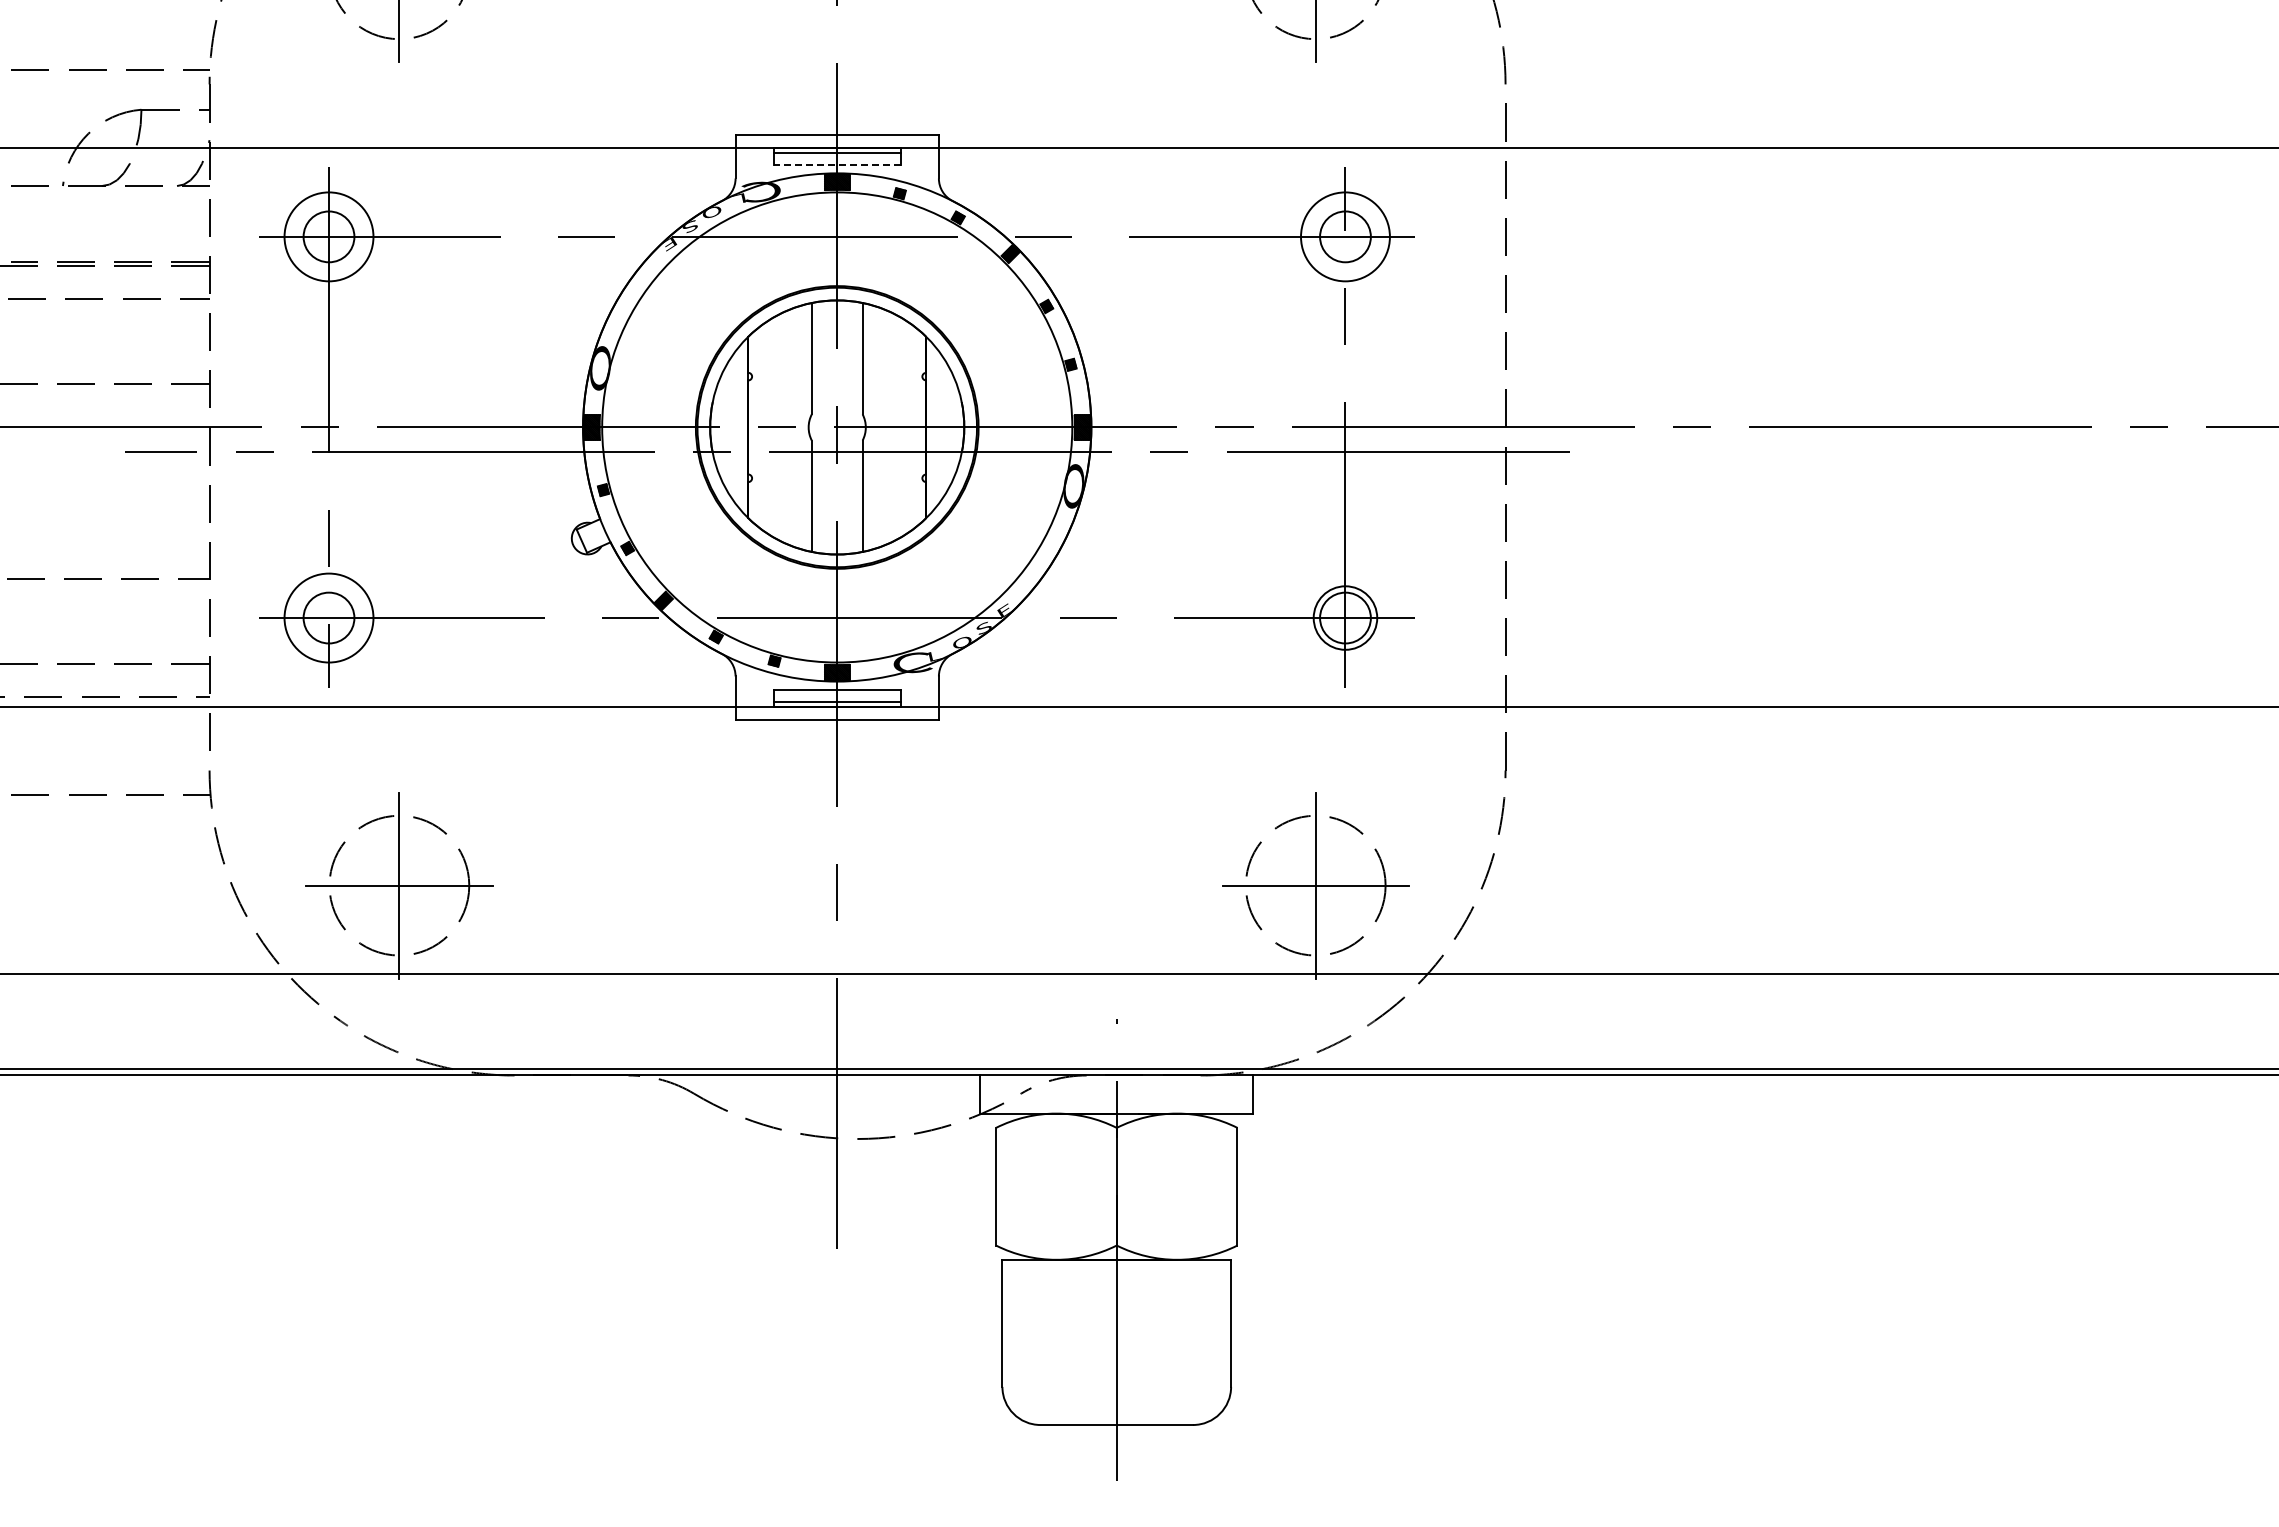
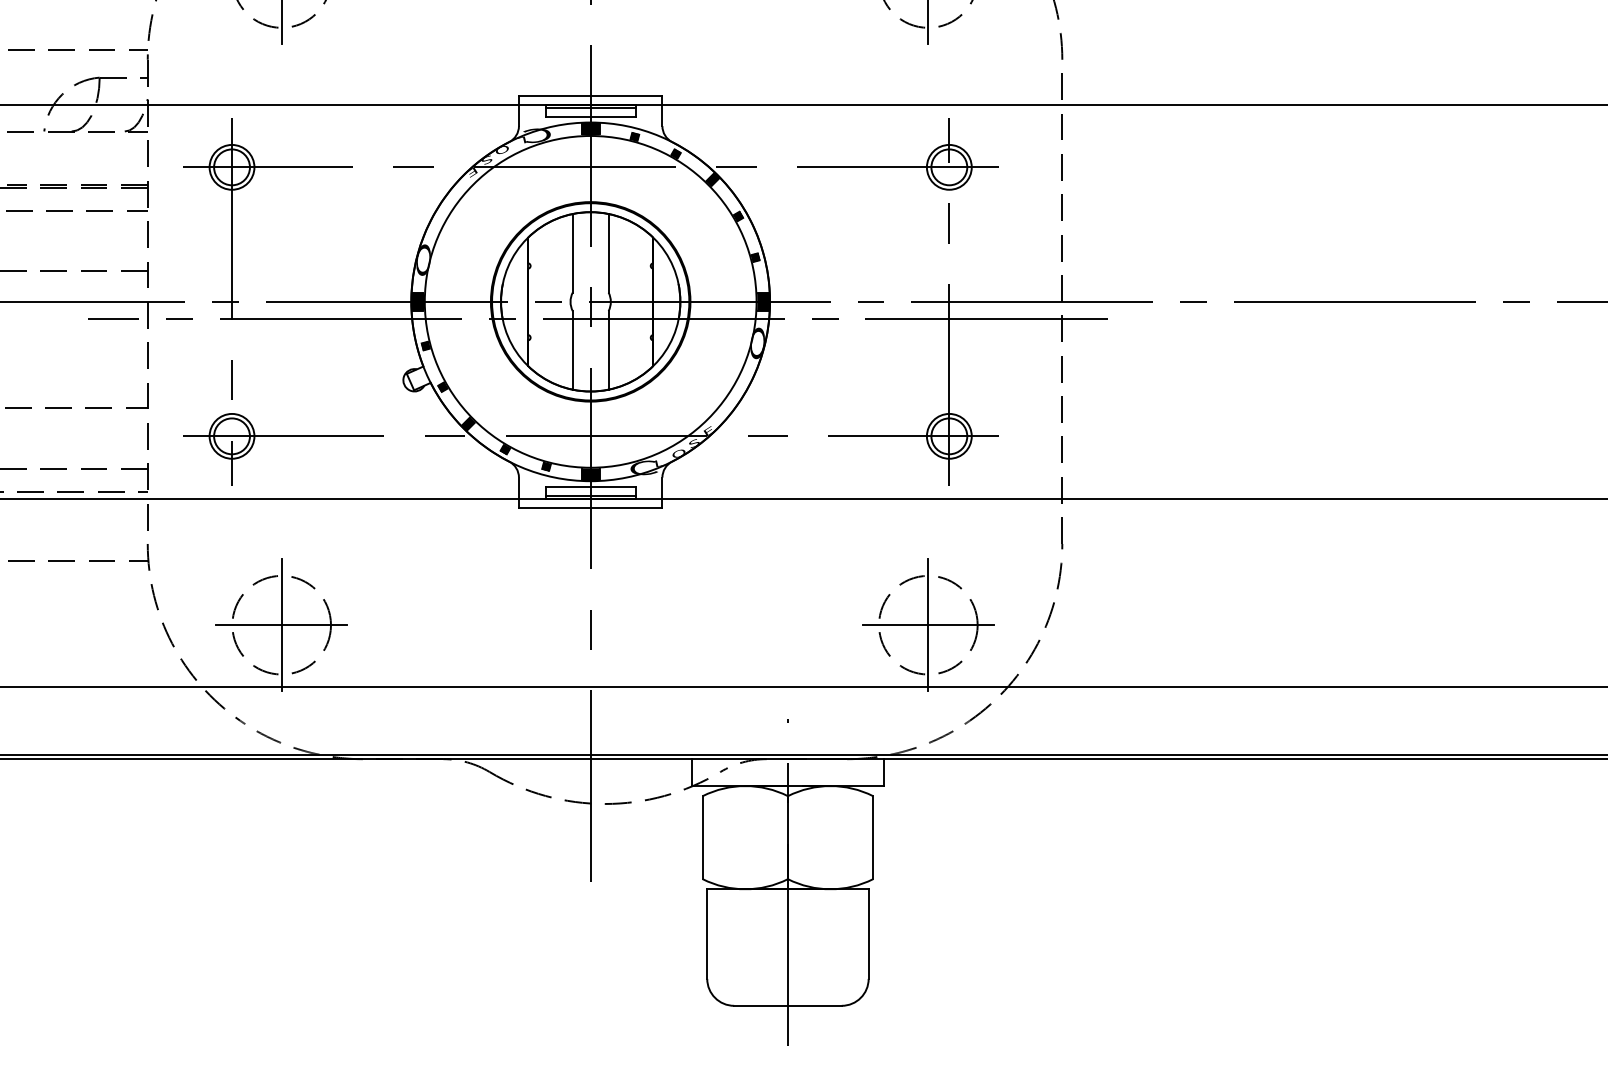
line: (837, 165) -> (590, 116), dashed -> solid
circle: (328, 236) -> (231, 167), size x0.71
circle: (1345, 236) -> (949, 167), size x0.71
circle: (328, 617) -> (231, 435), size x0.71

